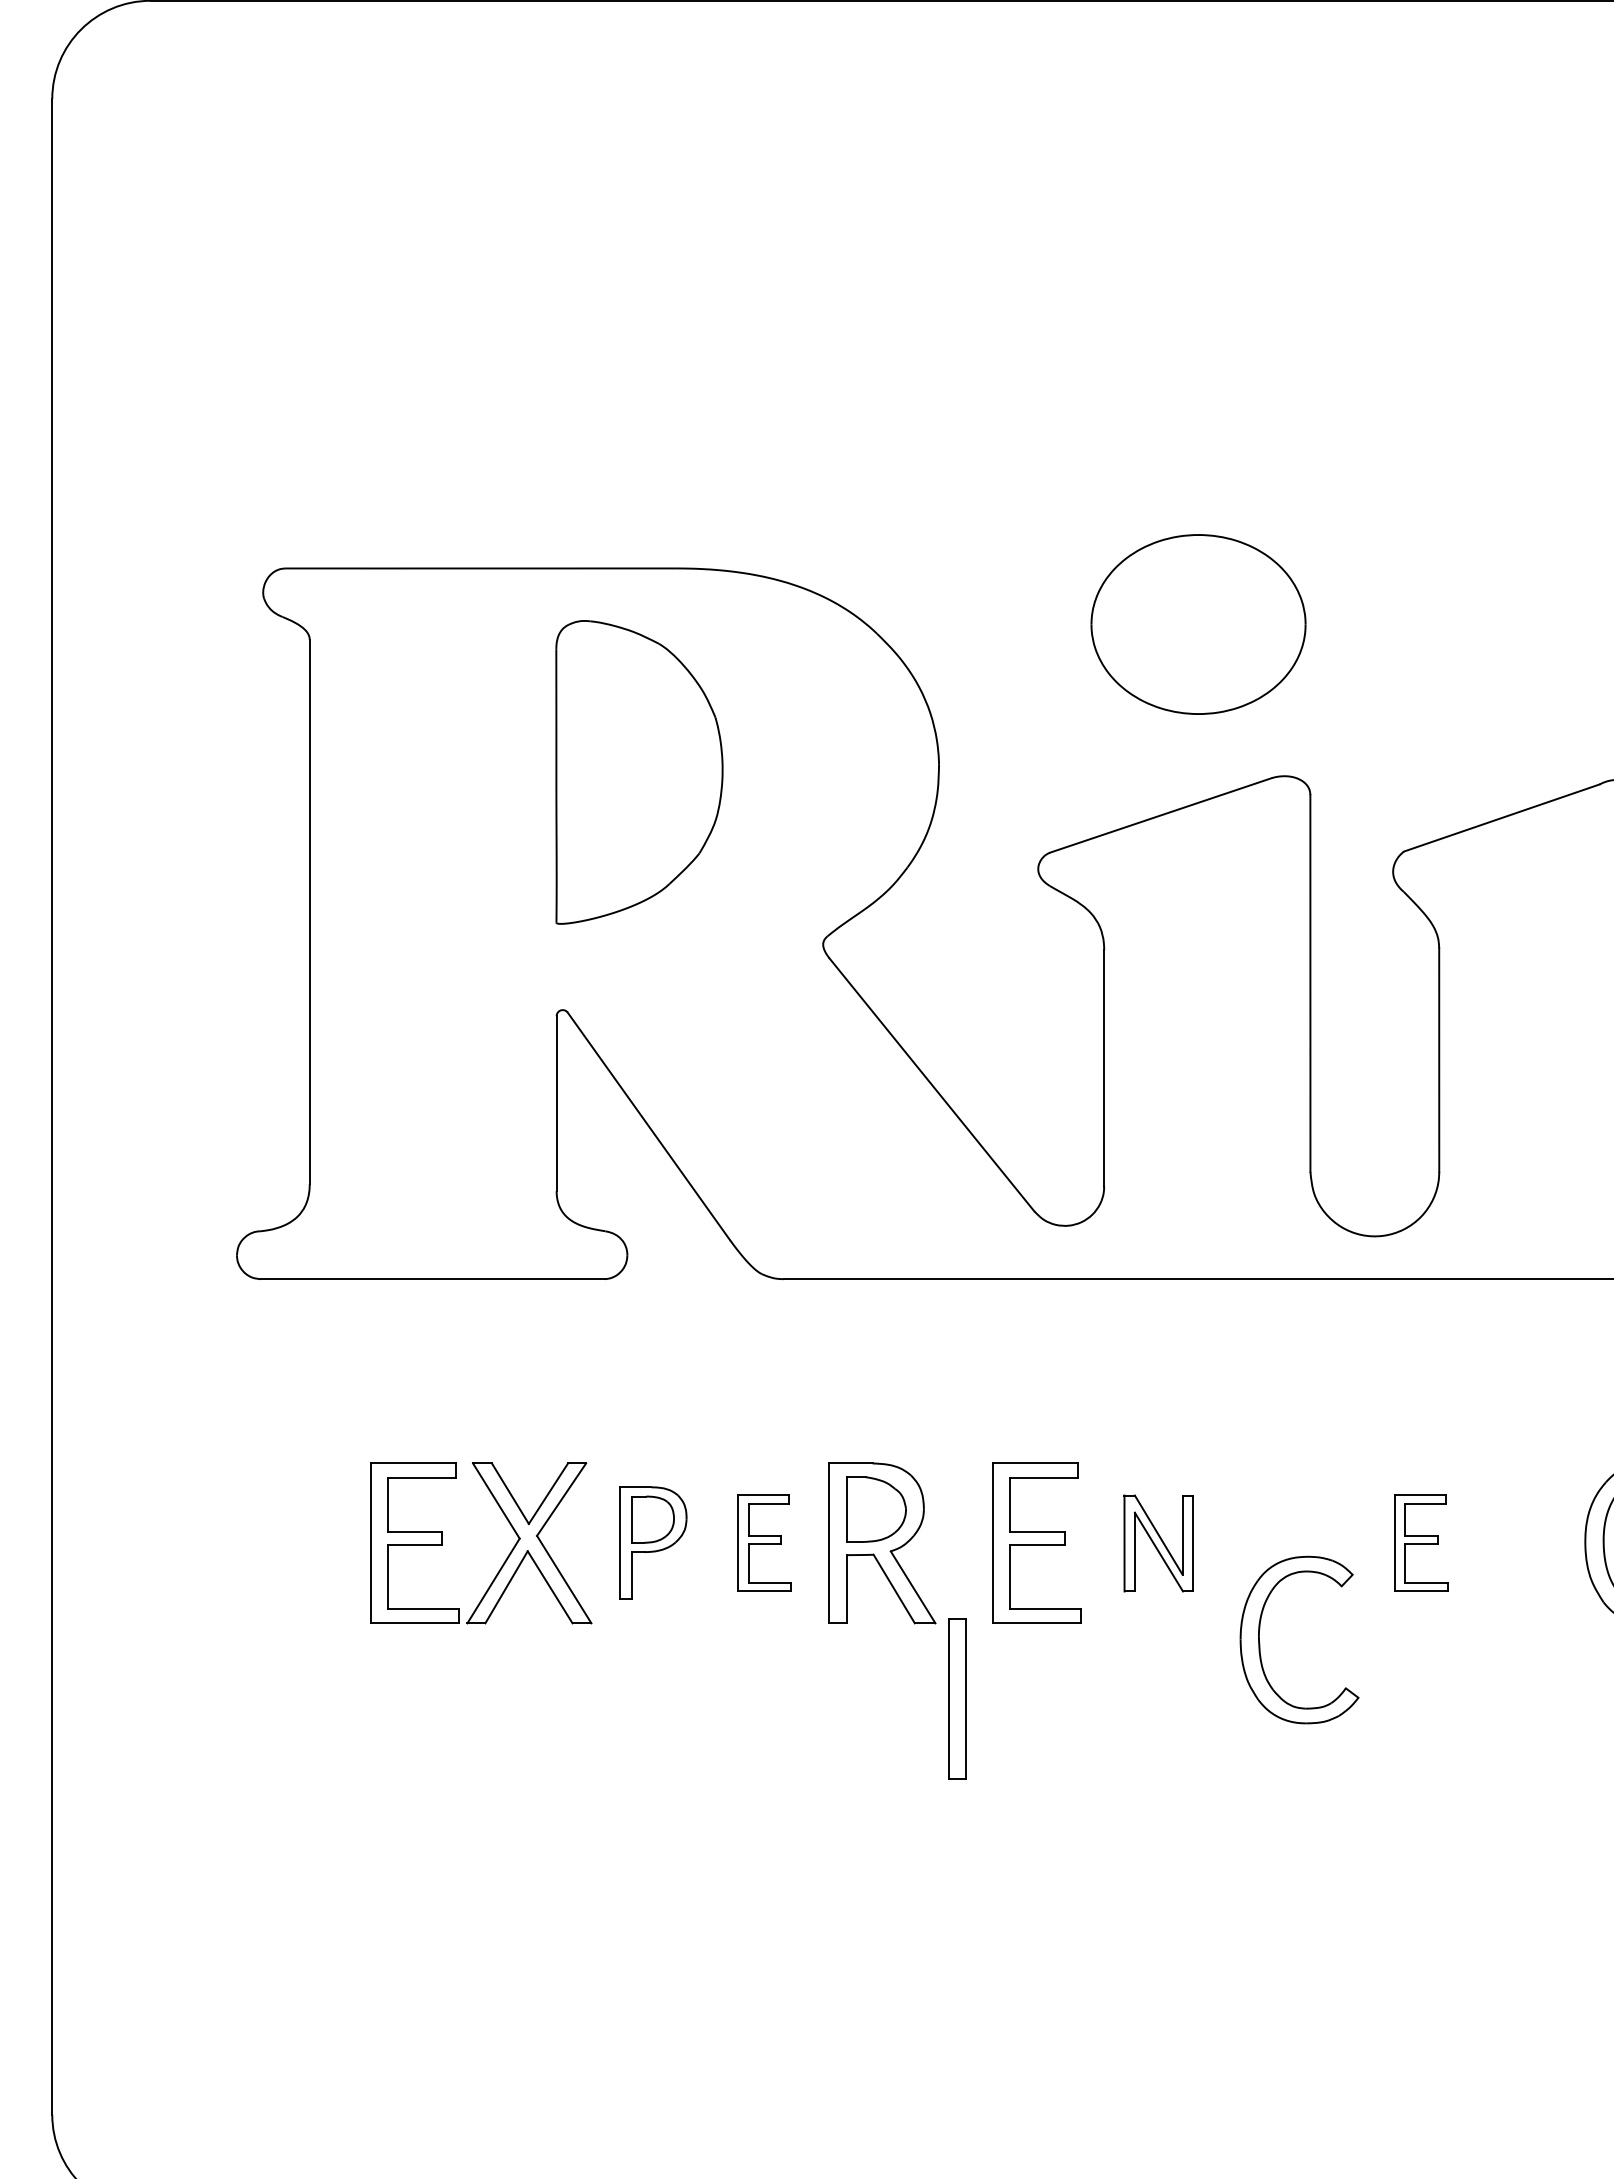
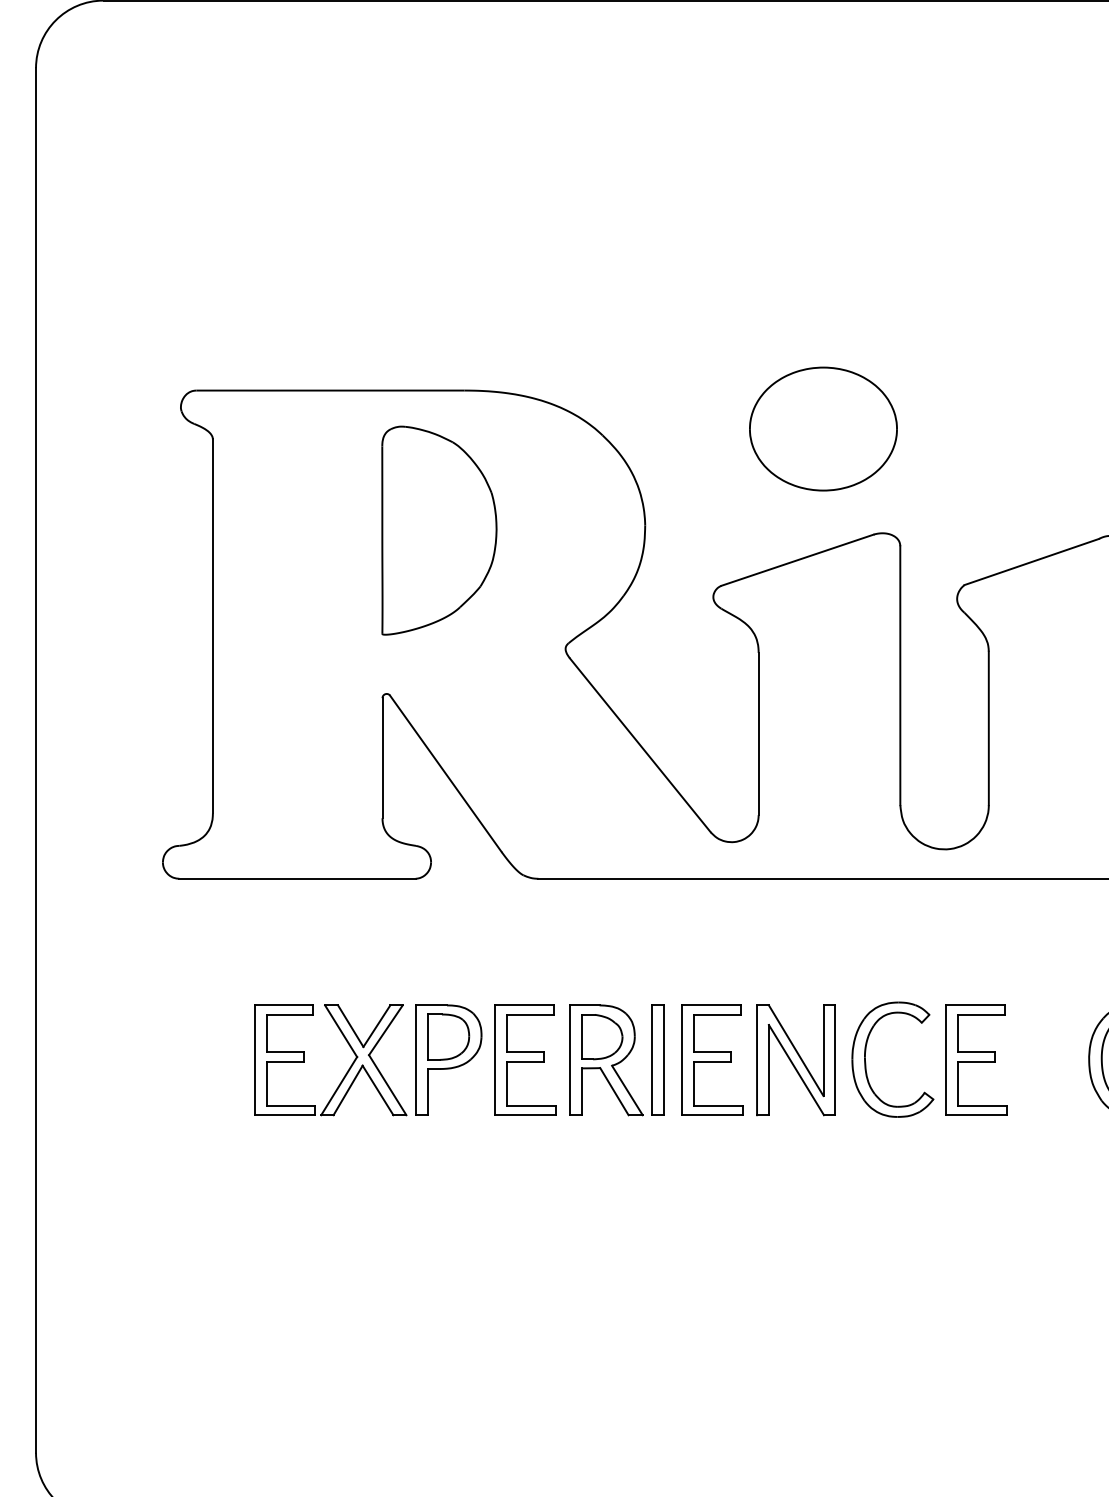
part: (652, 1542) -> (448, 1059), size x1.43
part: (764, 1542) -> (525, 1059), size x1.67
part: (1421, 1542) -> (976, 1059), size x1.67
part: (1157, 1543) -> (795, 1060), size x1.67
part: (1261, 1644) -> (866, 1062), moved
part: (956, 1697) -> (657, 1059), moved

